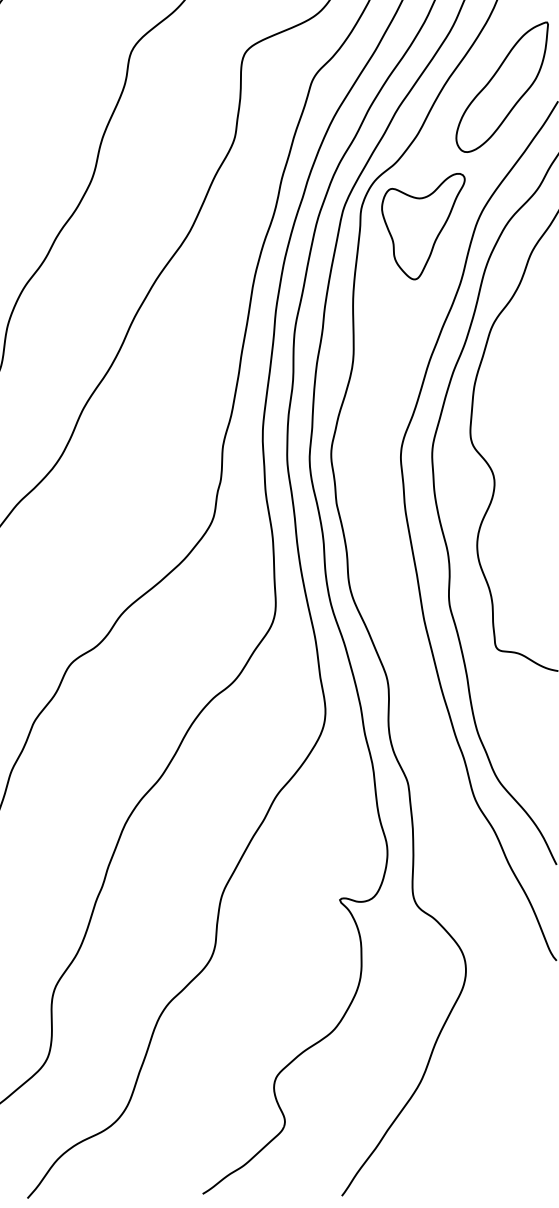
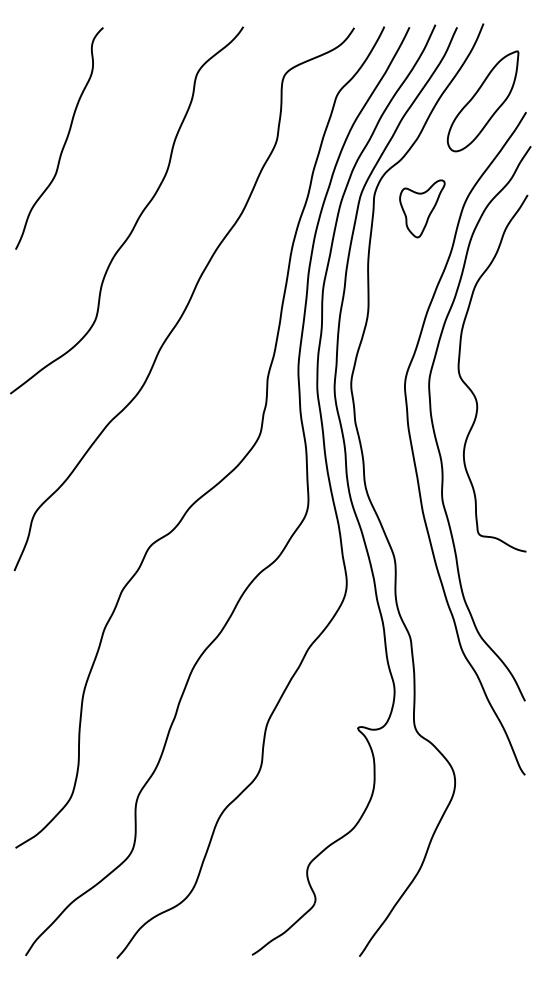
part: (423, 226) -> (422, 208), size x0.7

